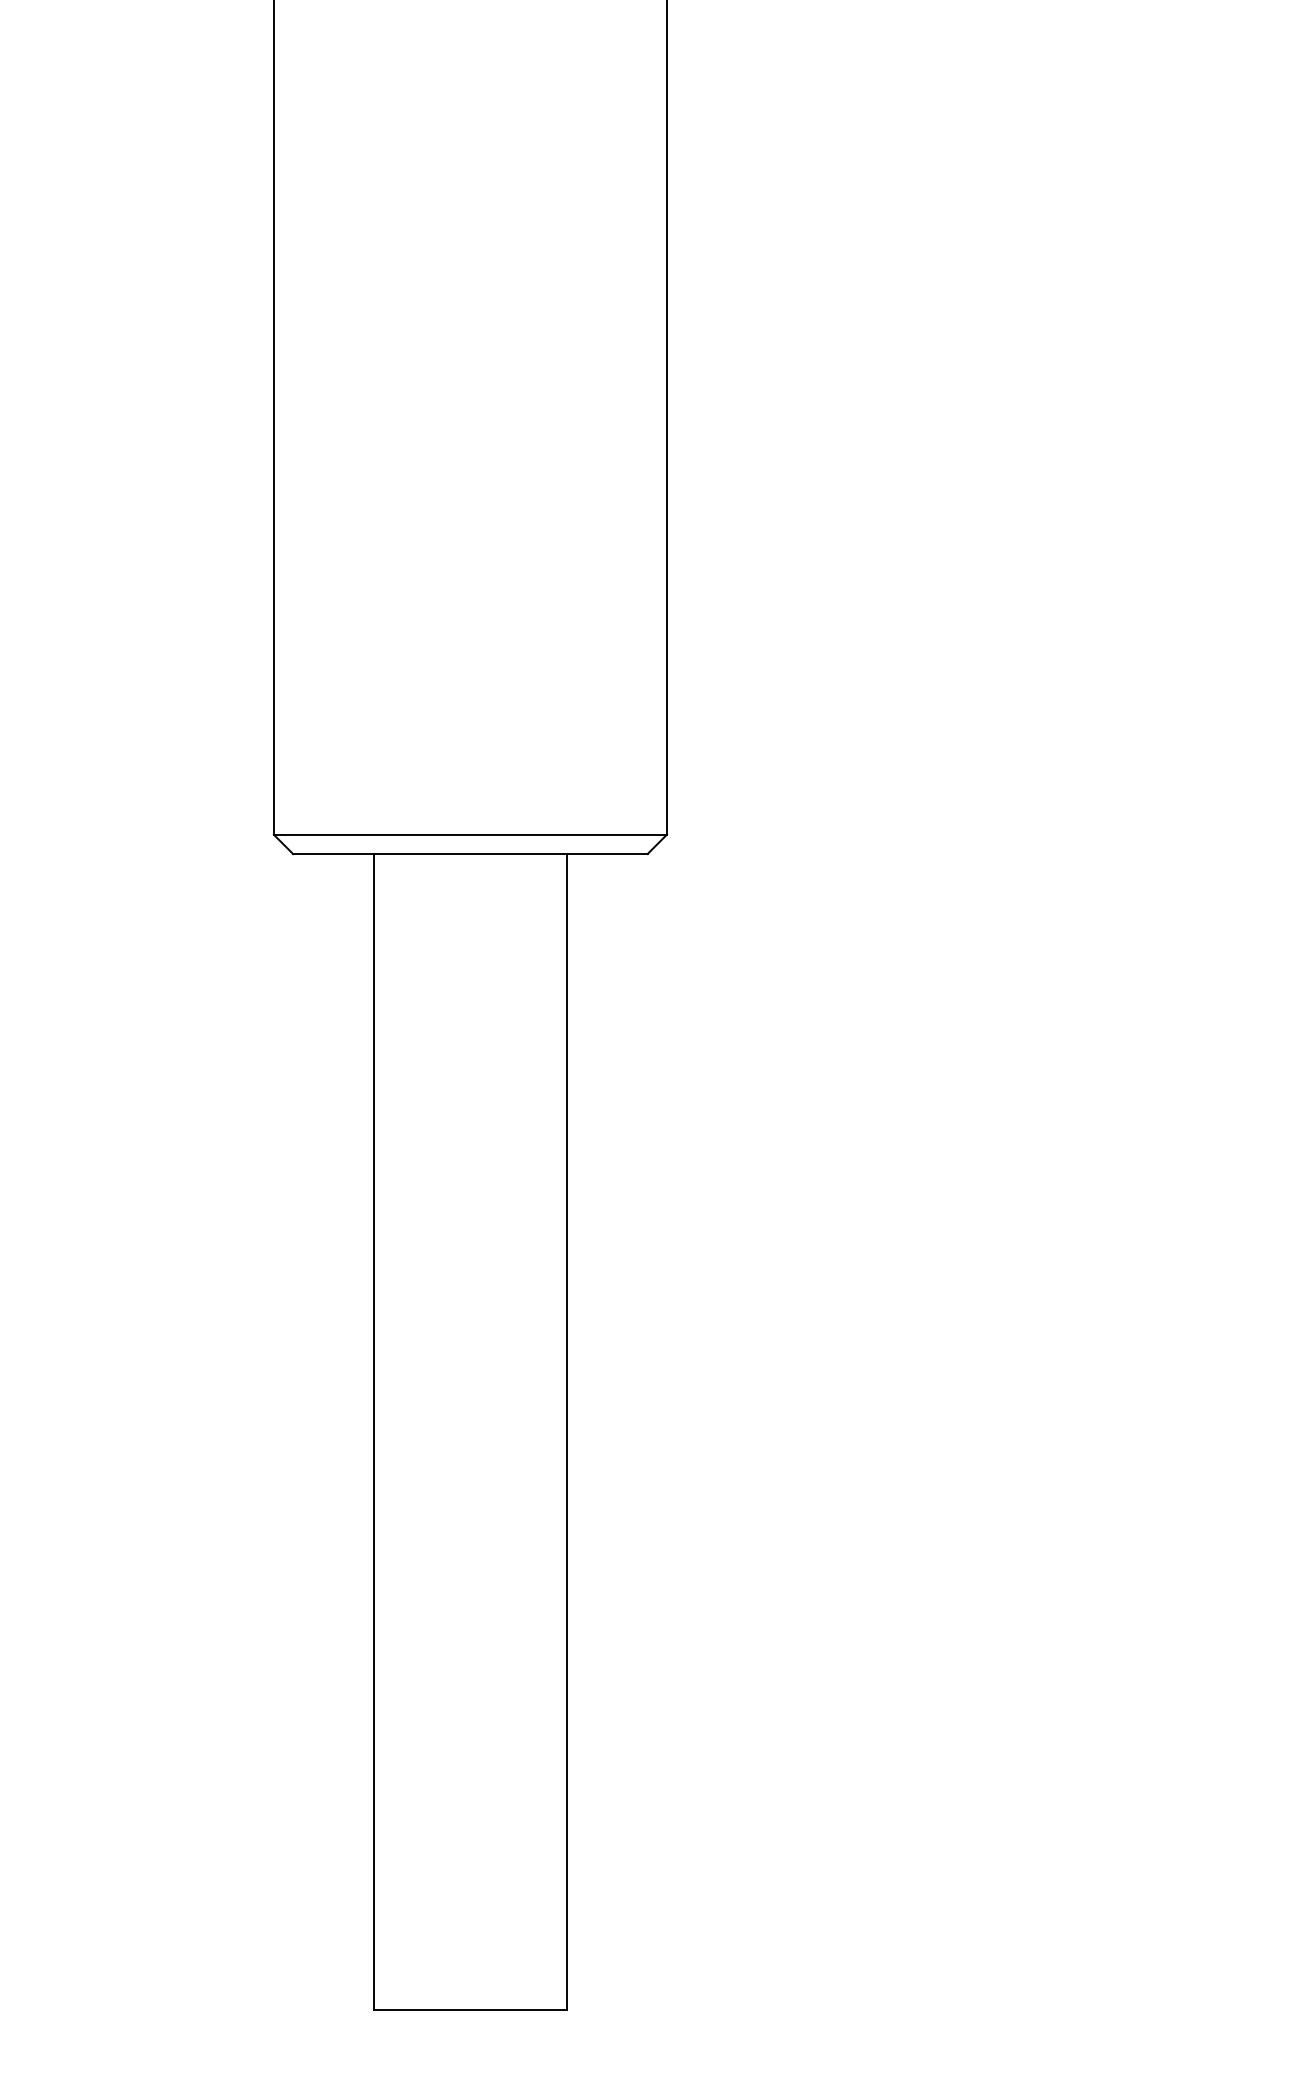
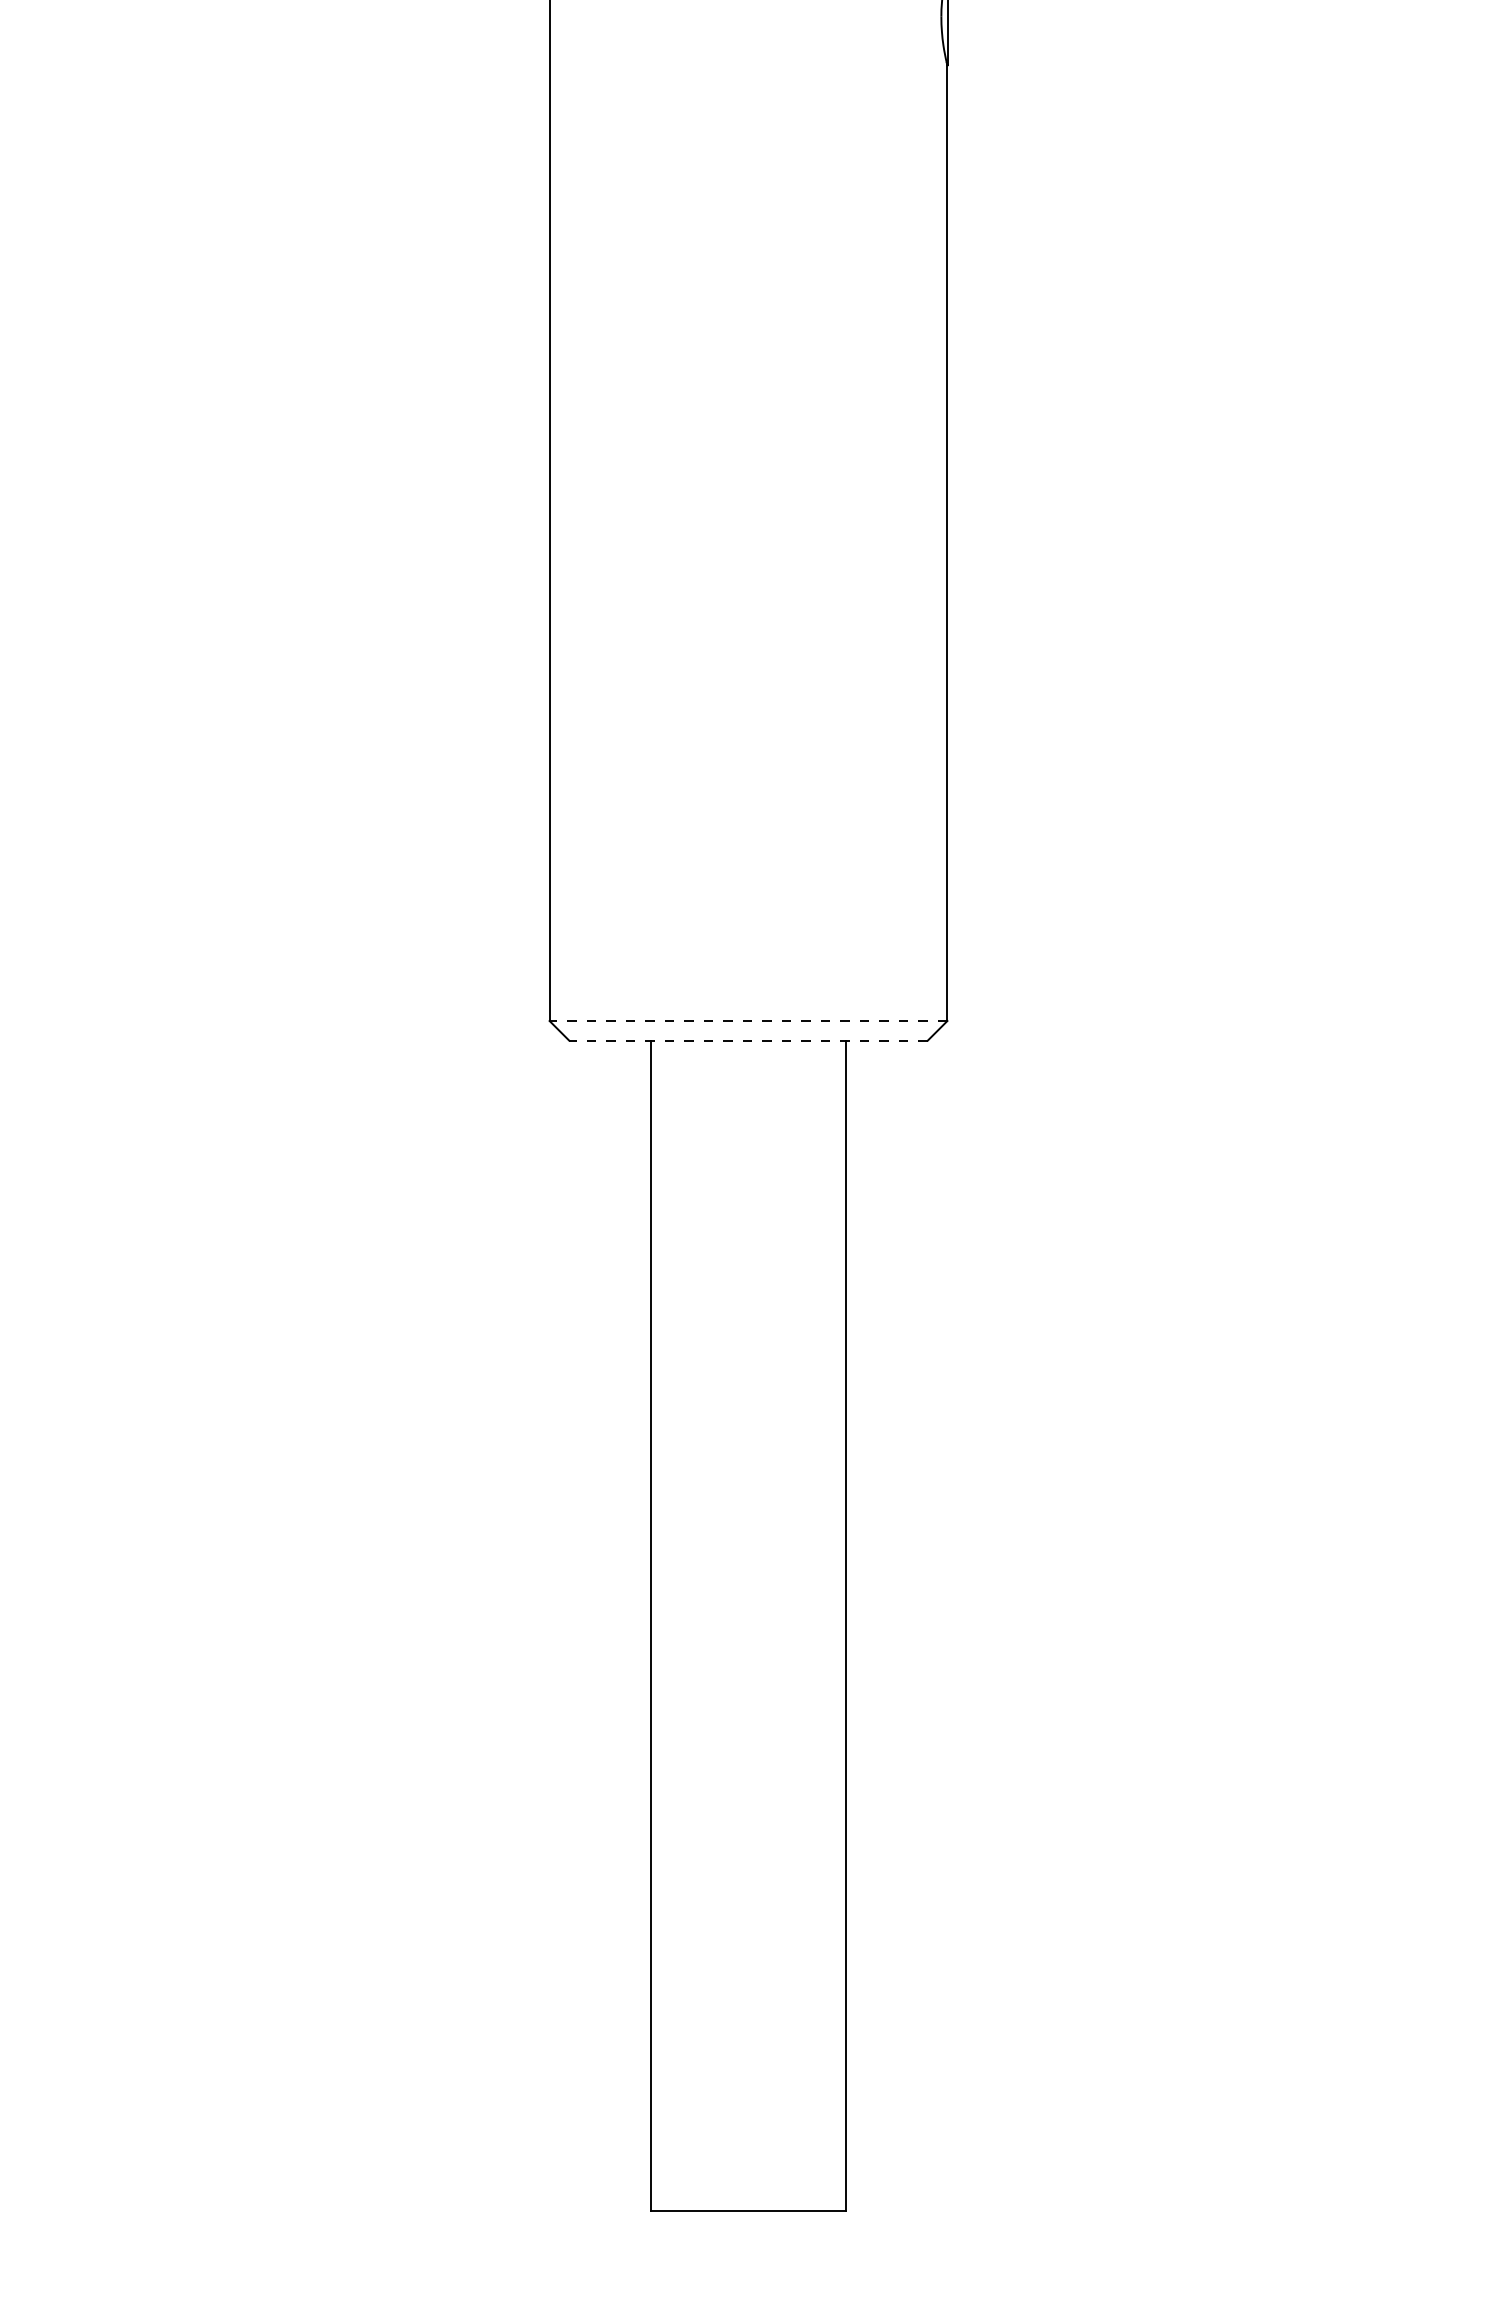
line: (470, 835) -> (748, 1021), solid -> dashed
line: (470, 853) -> (748, 1040), solid -> dashed

